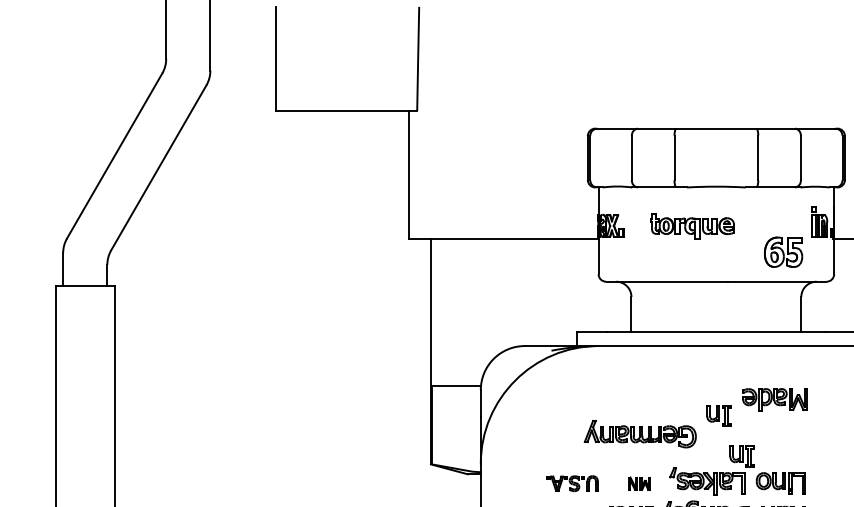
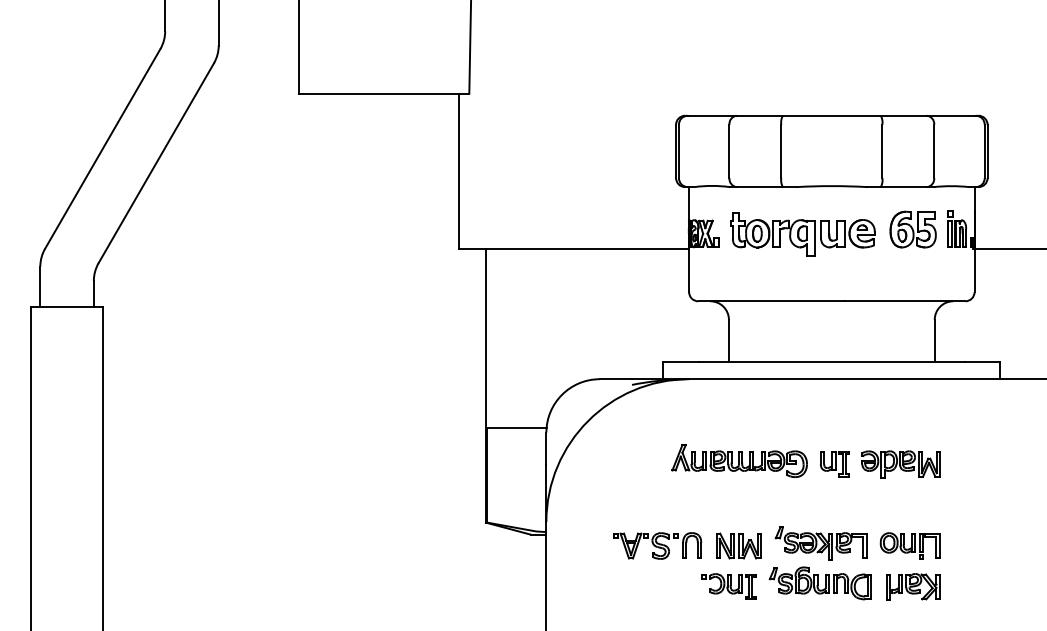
part: (692, 226) -> (802, 234), size x1.43
part: (782, 252) -> (912, 229), moved
part: (774, 399) -> (900, 464), moved
part: (640, 433) -> (739, 460), moved
part: (741, 456) -> (862, 513), removed
part: (572, 483) -> (657, 545), size x1.43
part: (639, 483) -> (738, 545), size x1.67

